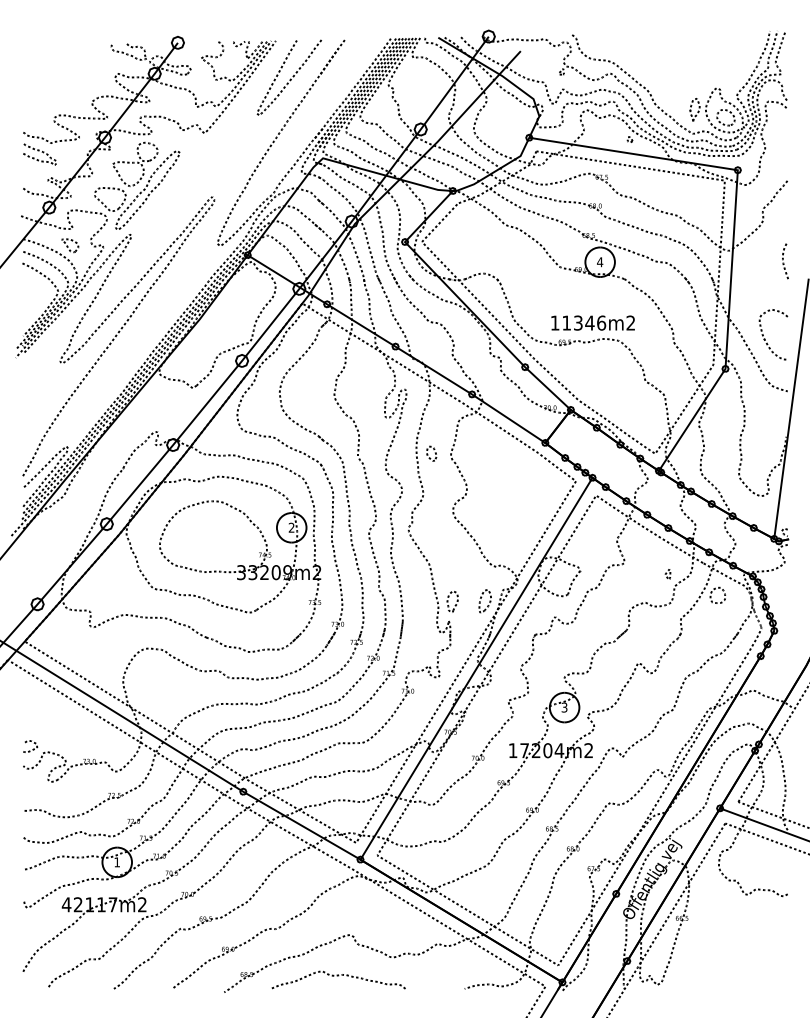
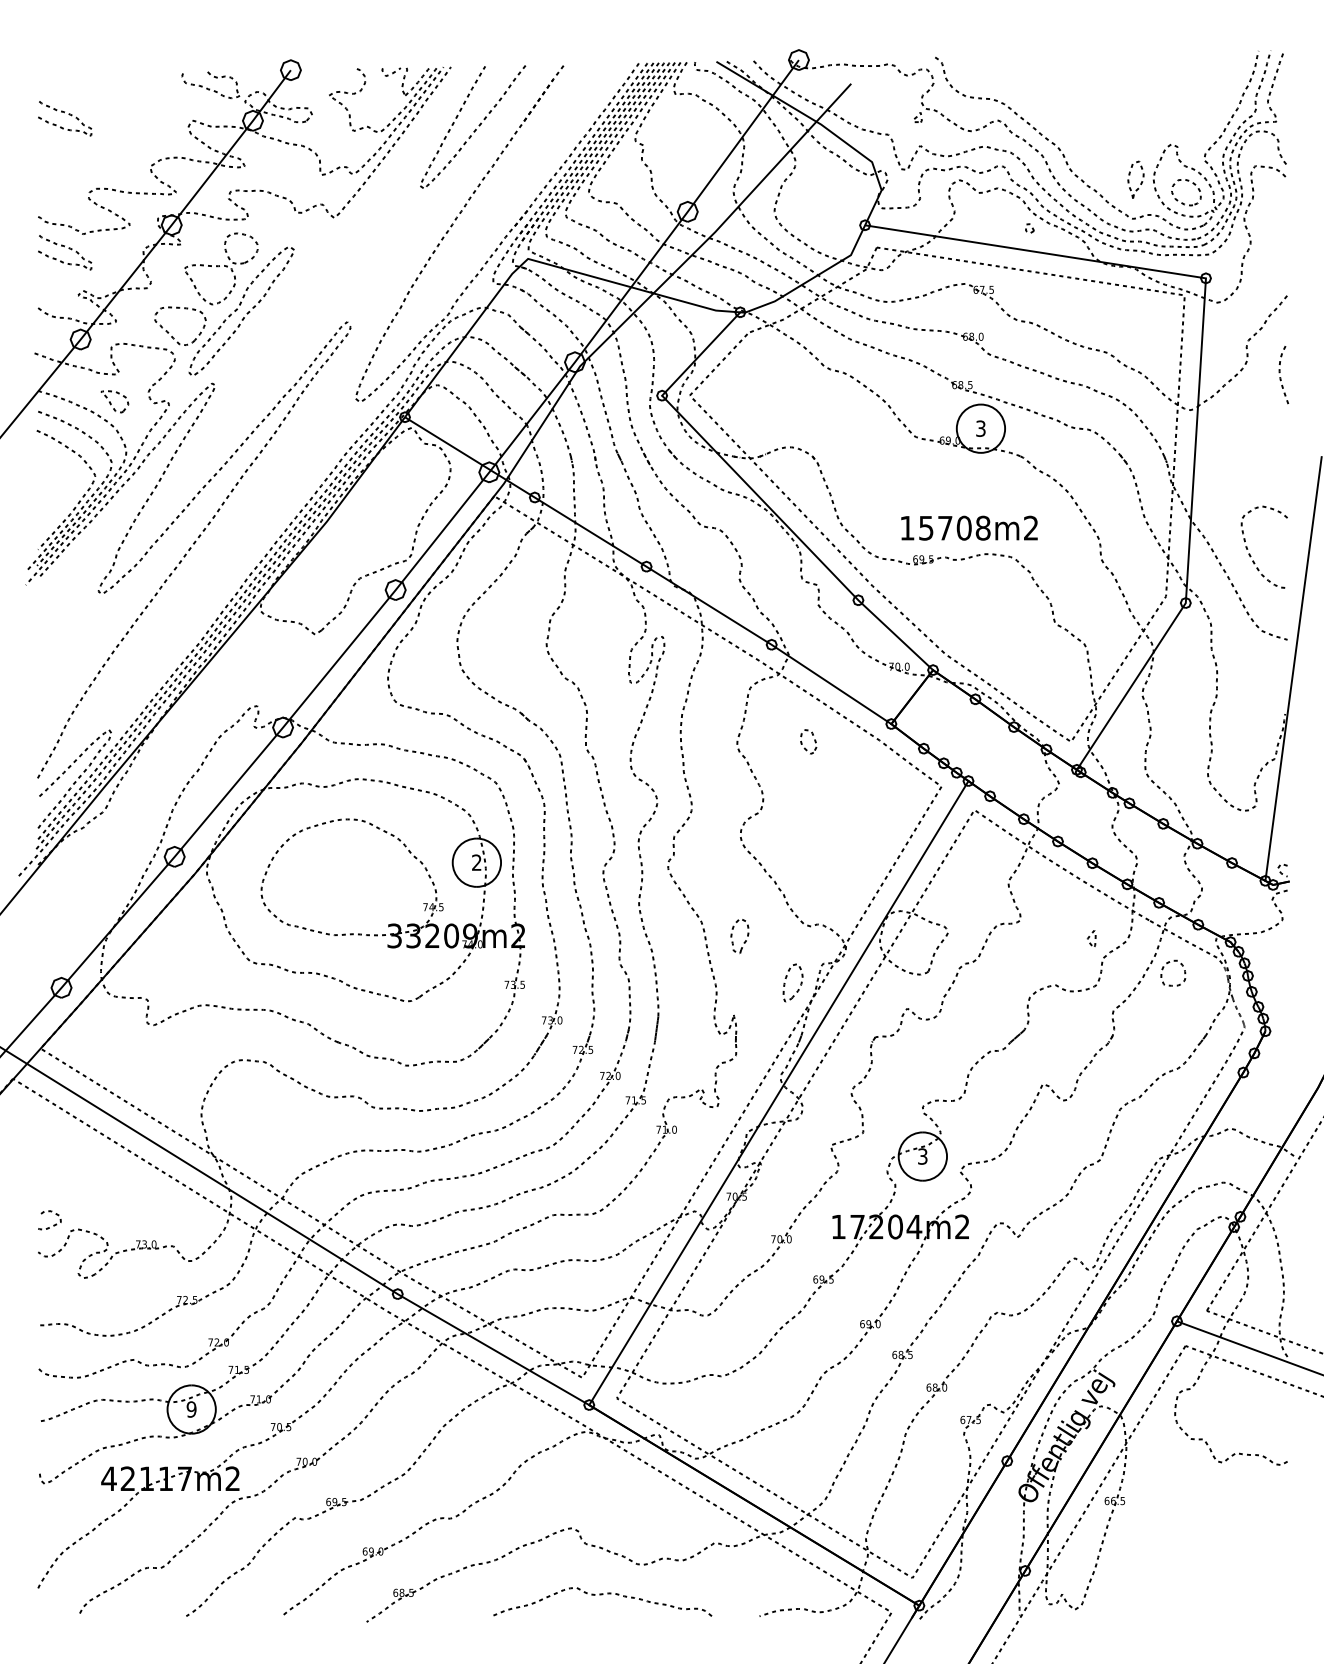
part: (39, 72) -> (64, 118), added
curve: (783, 260) -> (1280, 373), moved
text: (600, 262) -> (981, 429), 4 -> 3
text: (584, 322) -> (955, 527), 11346m2 -> 15708m2
part: (431, 453) -> (808, 741), moved
part: (452, 601) -> (739, 935), moved
text: (117, 862) -> (192, 1409), 1 -> 9
curve: (338, 976) -> (602, 1596), moved

